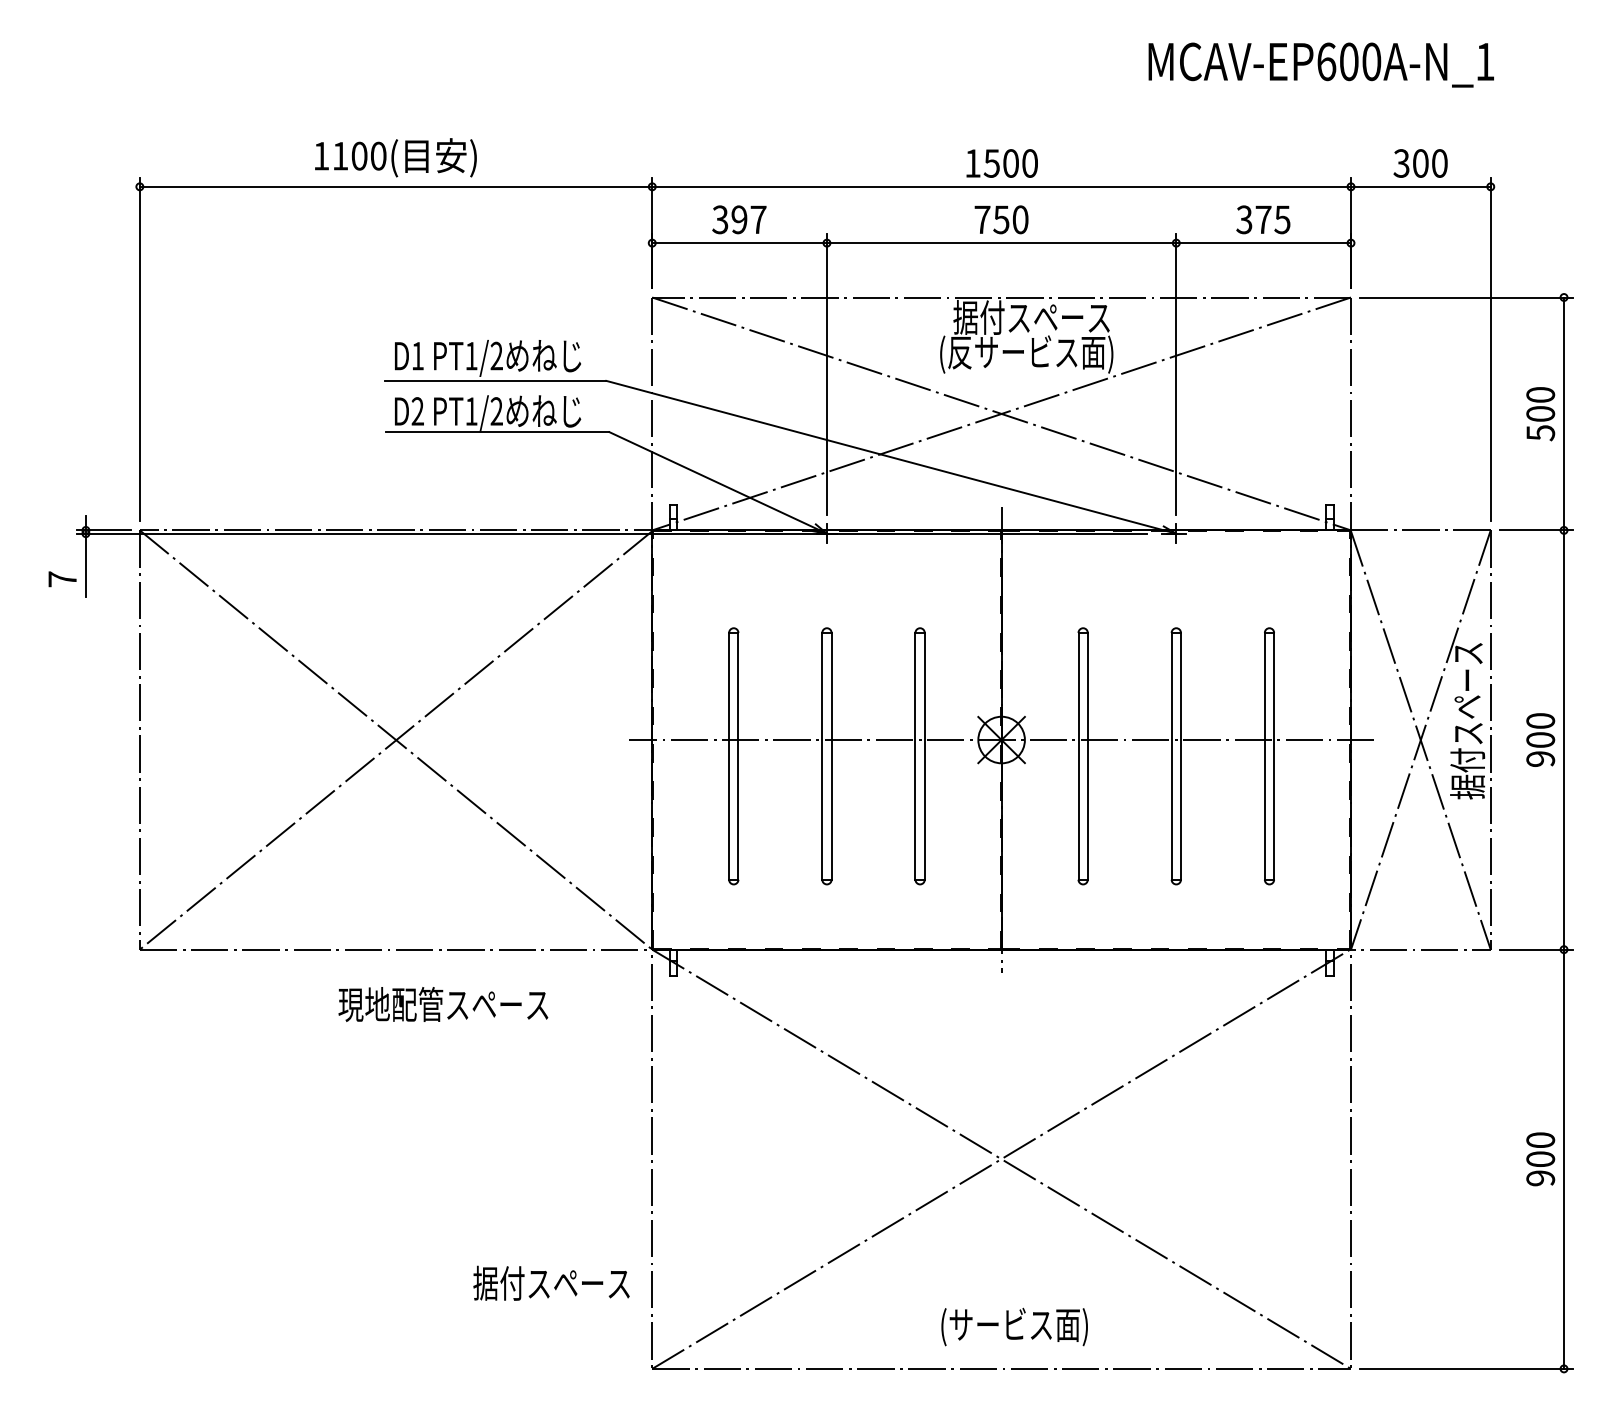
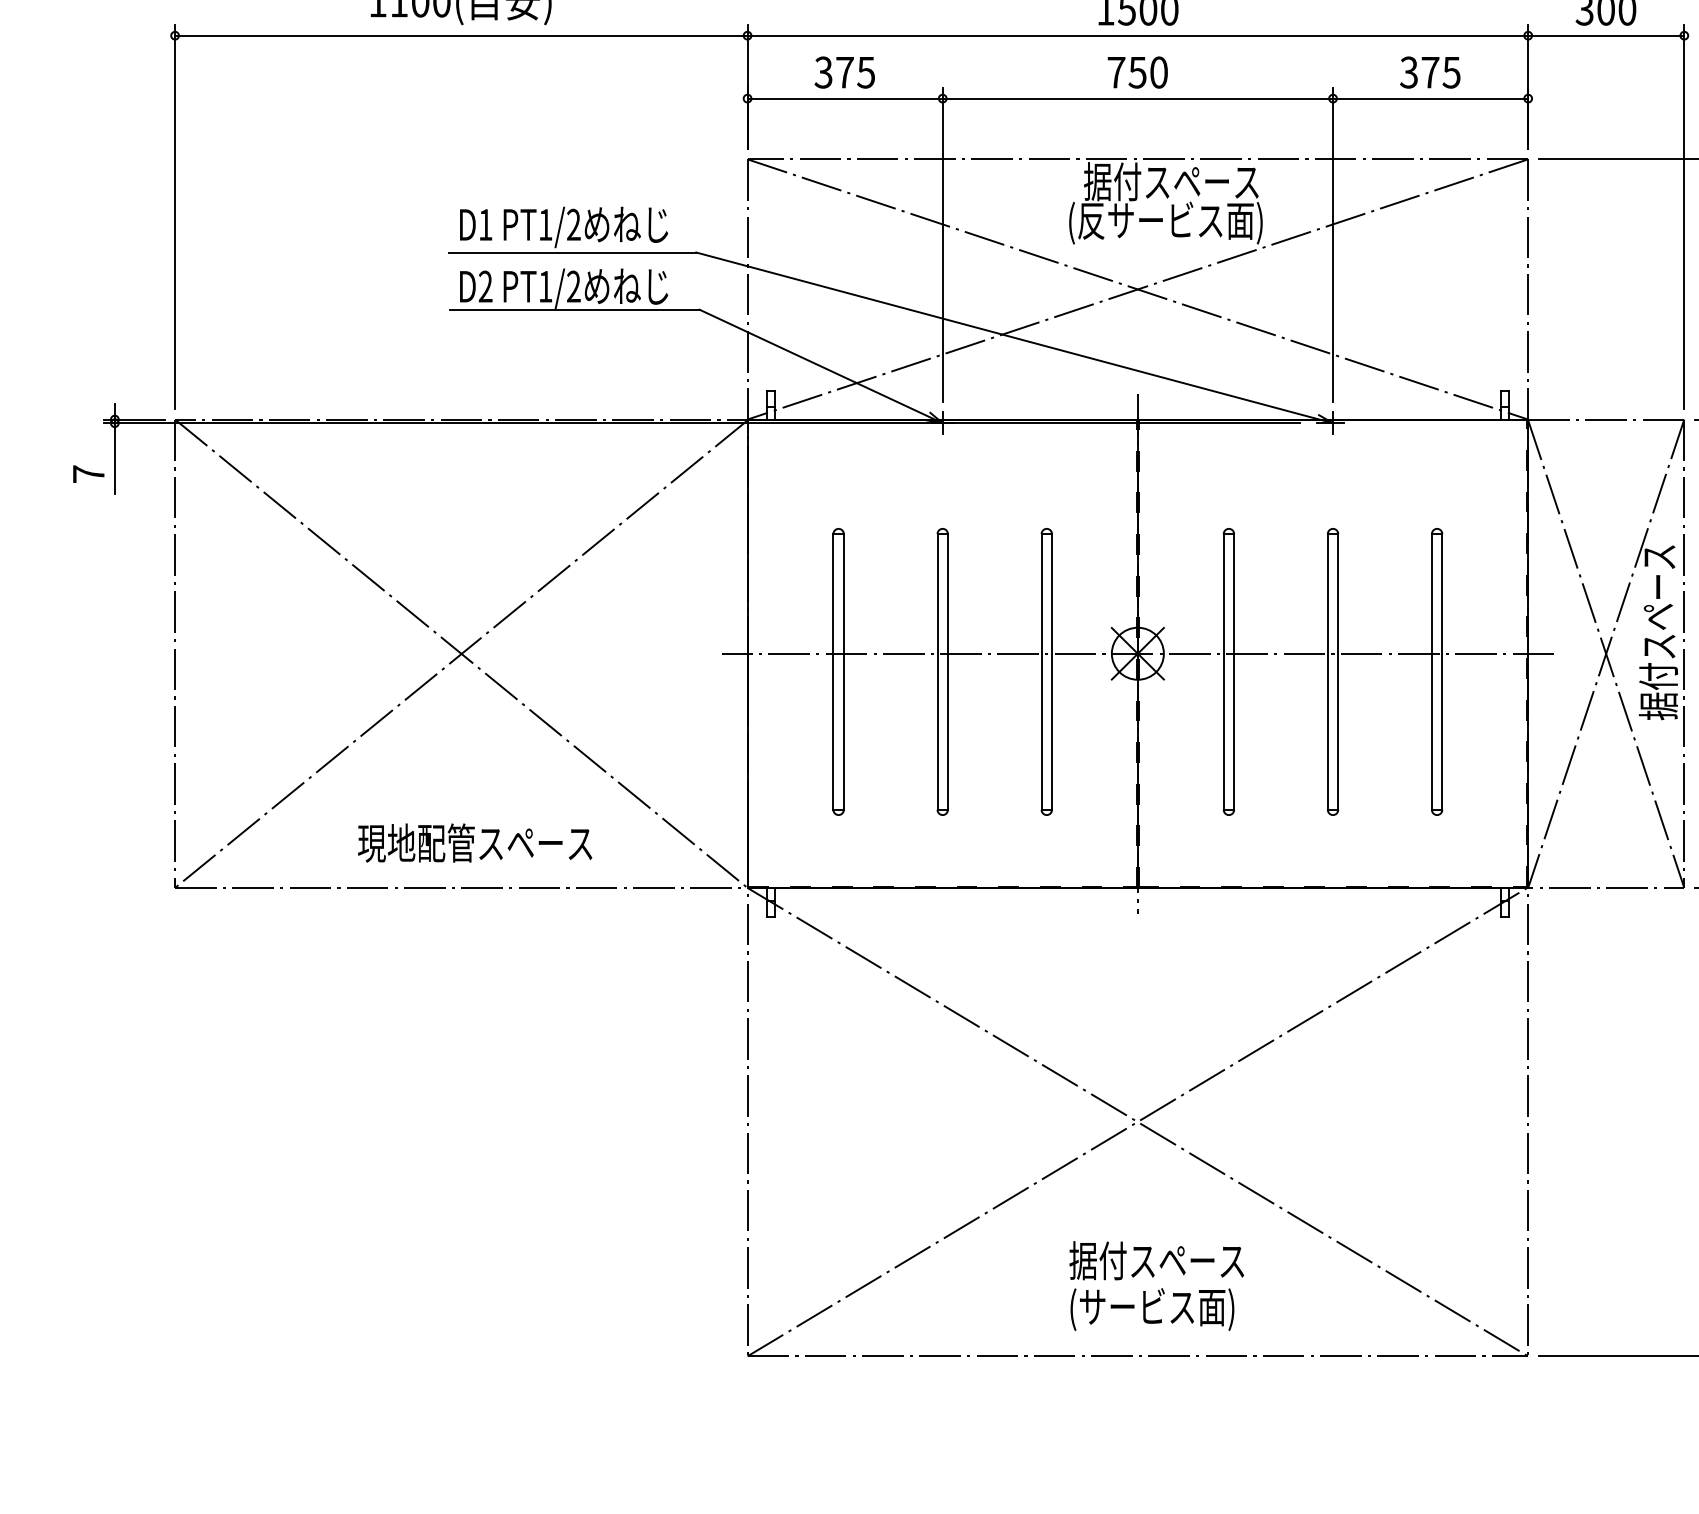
text: (748, 219) -> (855, 72), 397 -> 375
text: (443, 1004) -> (475, 843), moved
text: (551, 1282) -> (1156, 1259), moved

